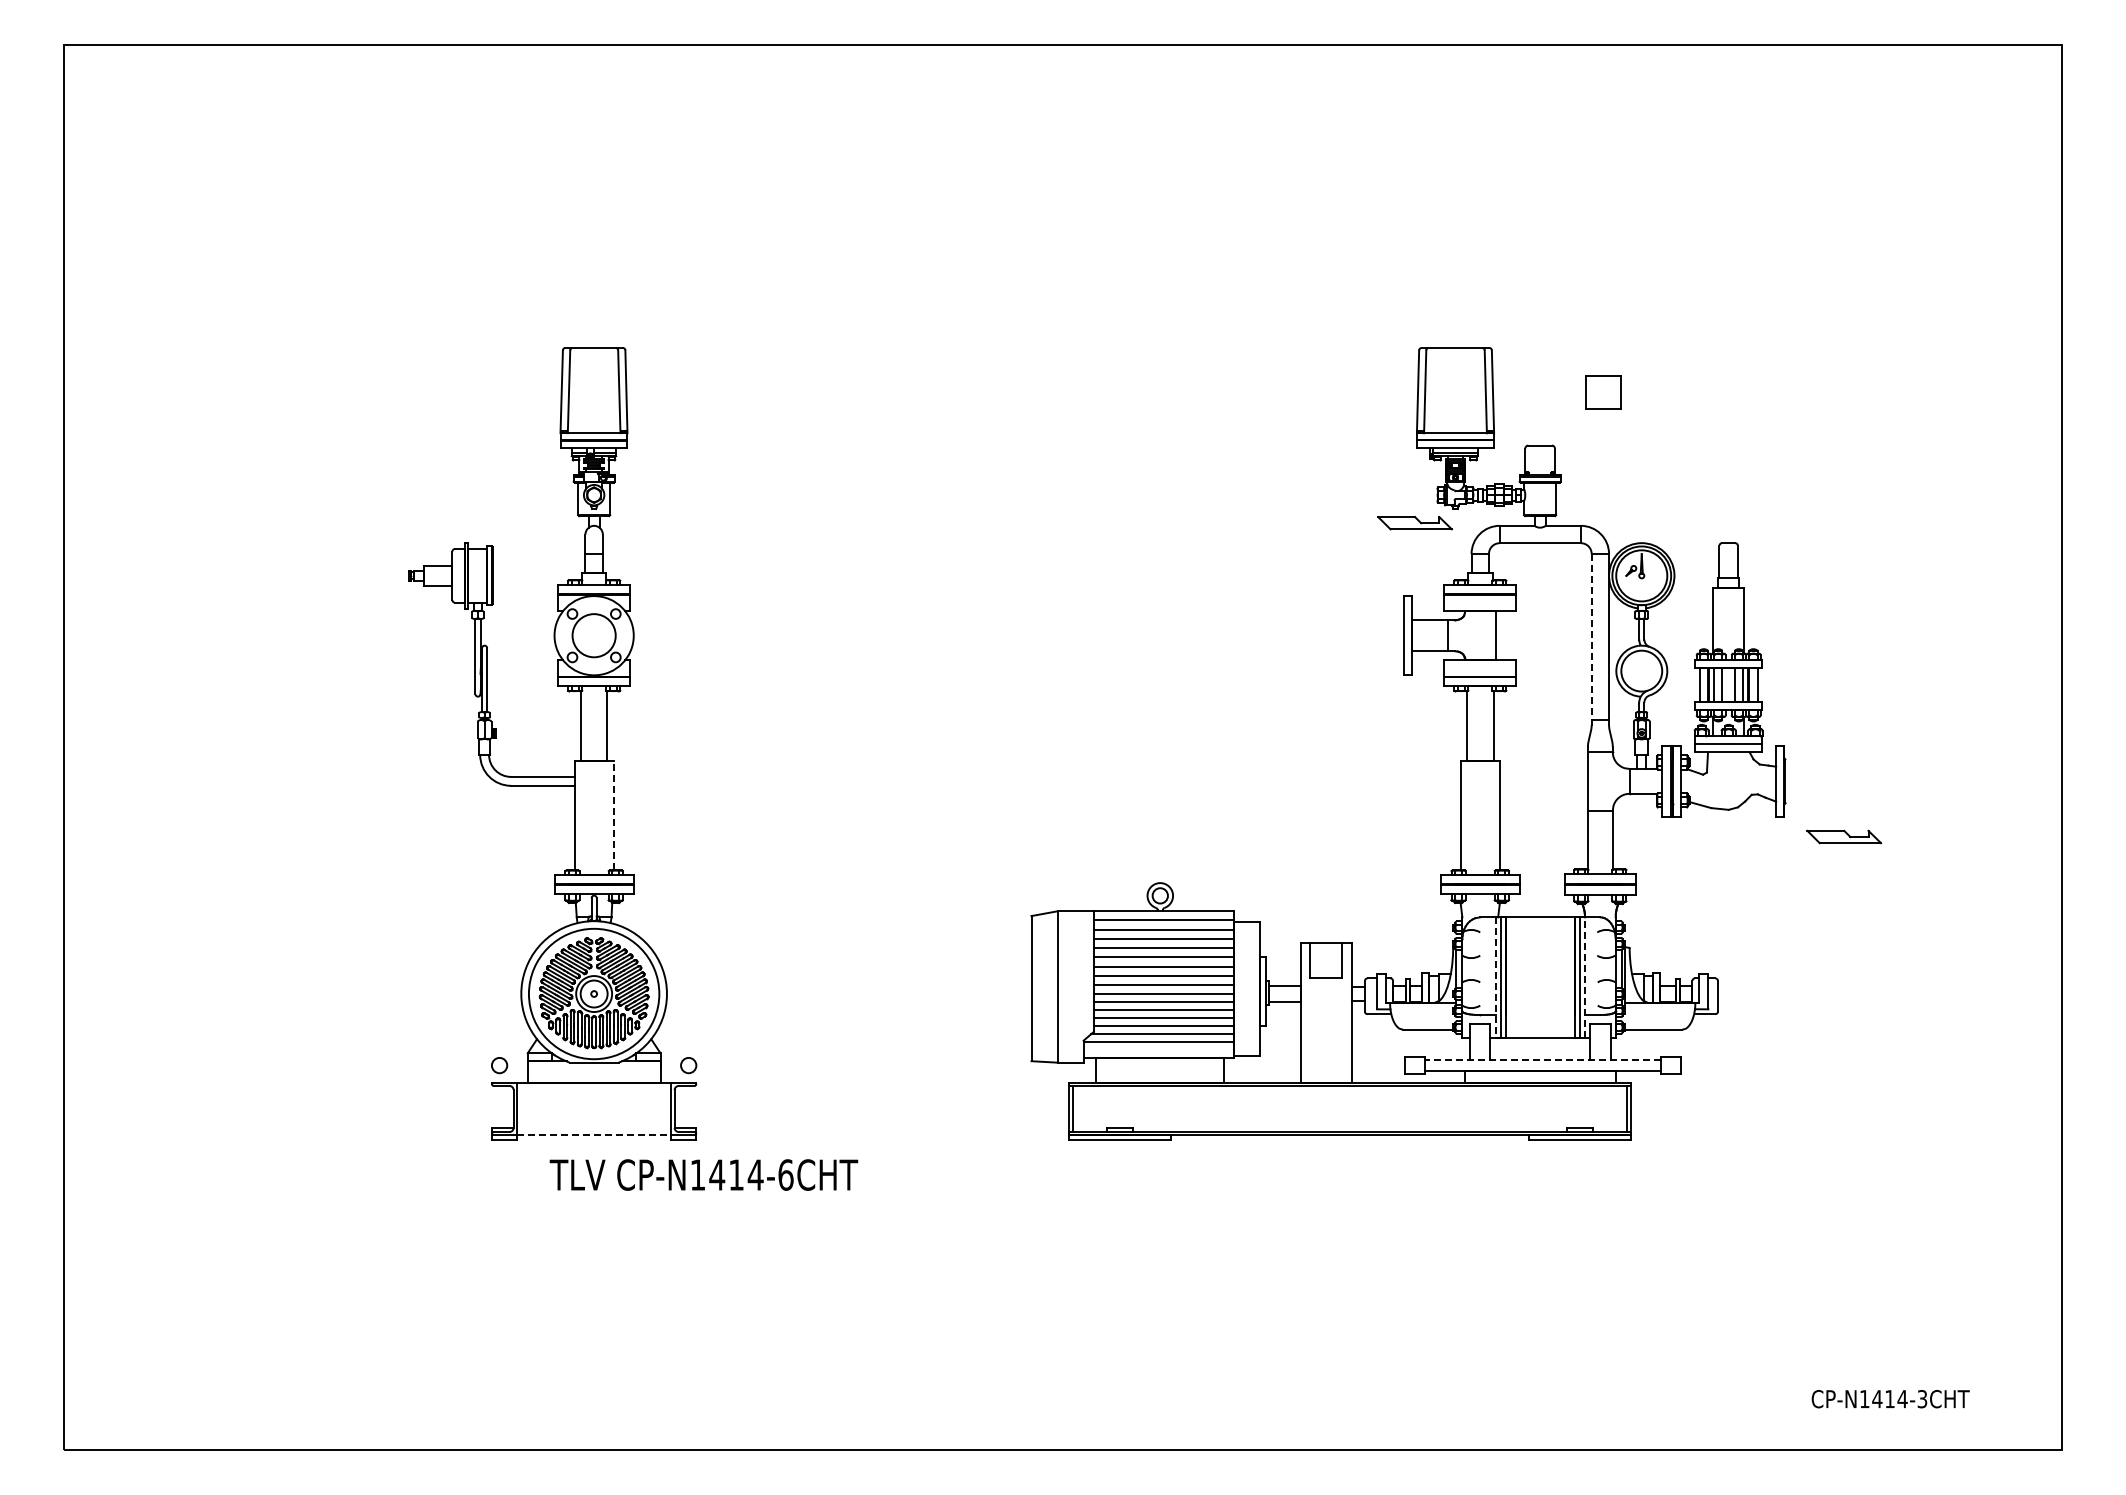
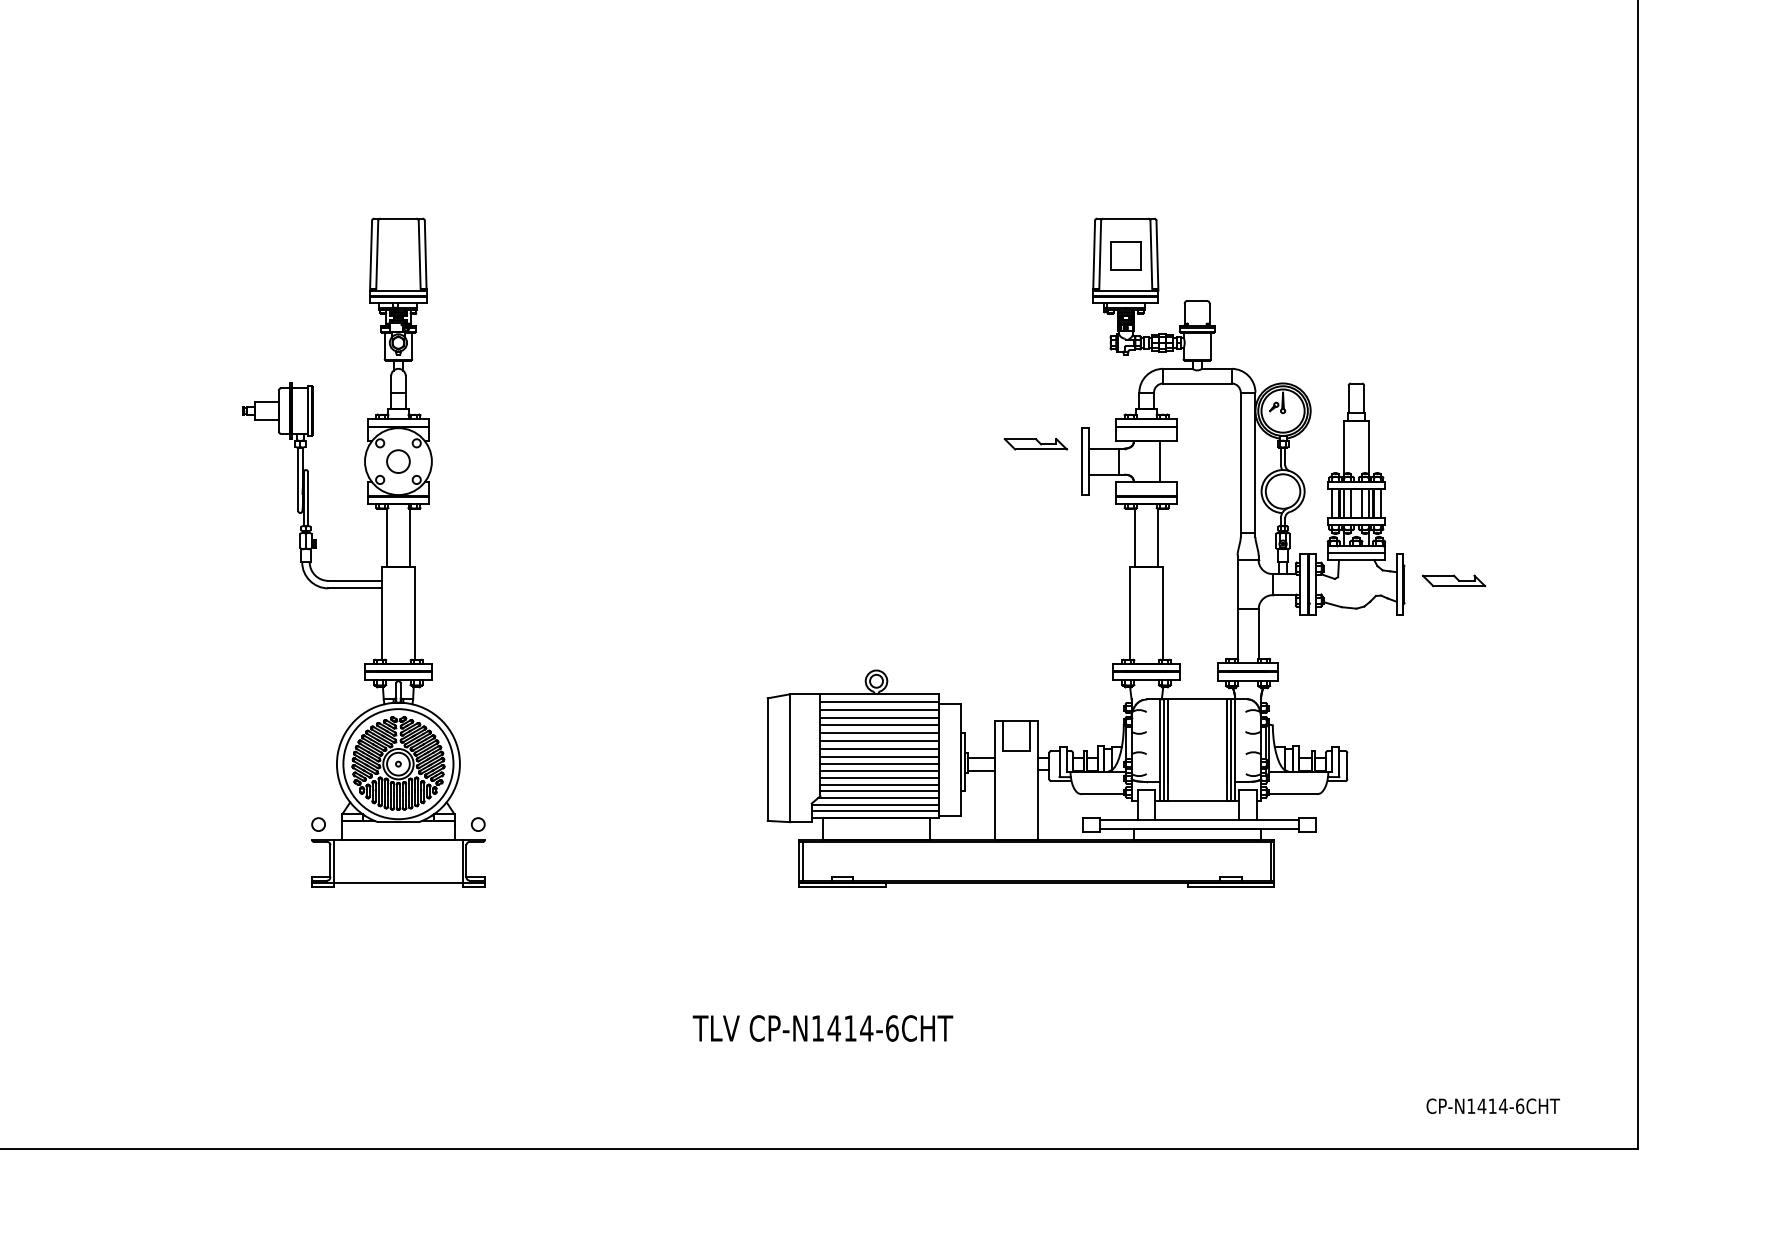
part: (1603, 392) -> (1125, 256), moved
part: (1414, 523) -> (1035, 444), moved
circle: (593, 635) -> (397, 461), size x0.62
line: (1591, 636) -> (1240, 462), dashed -> solid
line: (613, 815) -> (414, 613), dashed -> solid
part: (1844, 836) -> (1454, 580), moved
line: (1585, 977) -> (1235, 750), dashed -> solid
line: (1495, 978) -> (1159, 751), dashed -> solid
line: (1158, 1049) -> (874, 811), added
line: (1542, 1060) -> (1199, 820), dashed -> solid
line: (594, 1134) -> (398, 882), dashed -> solid
text: (703, 1174) -> (822, 1028), moved
text: (1922, 1399) -> (1520, 1106), CP-N1414-3CHT -> CP-N1414-6CHT

